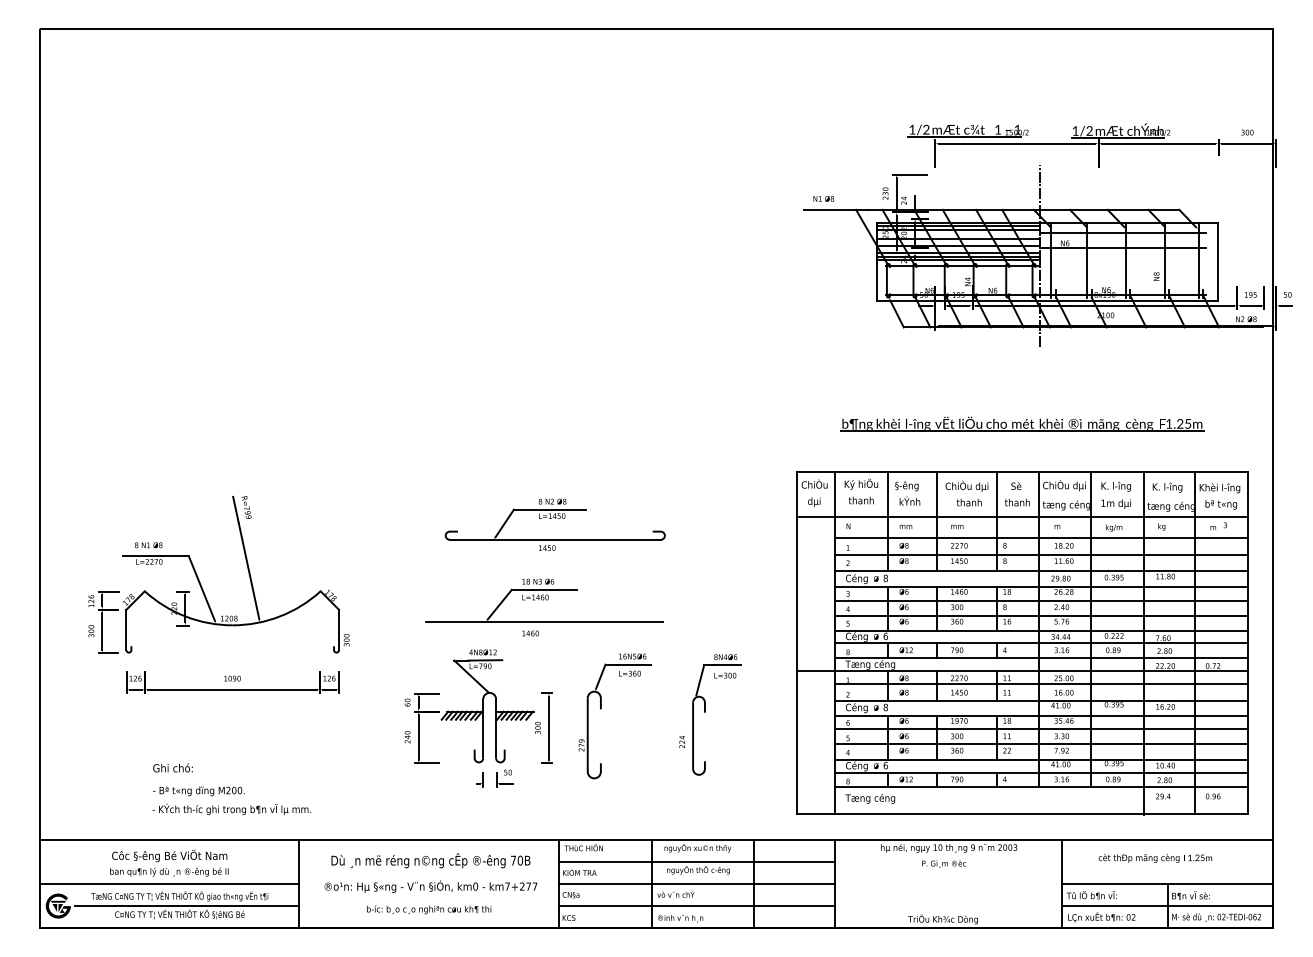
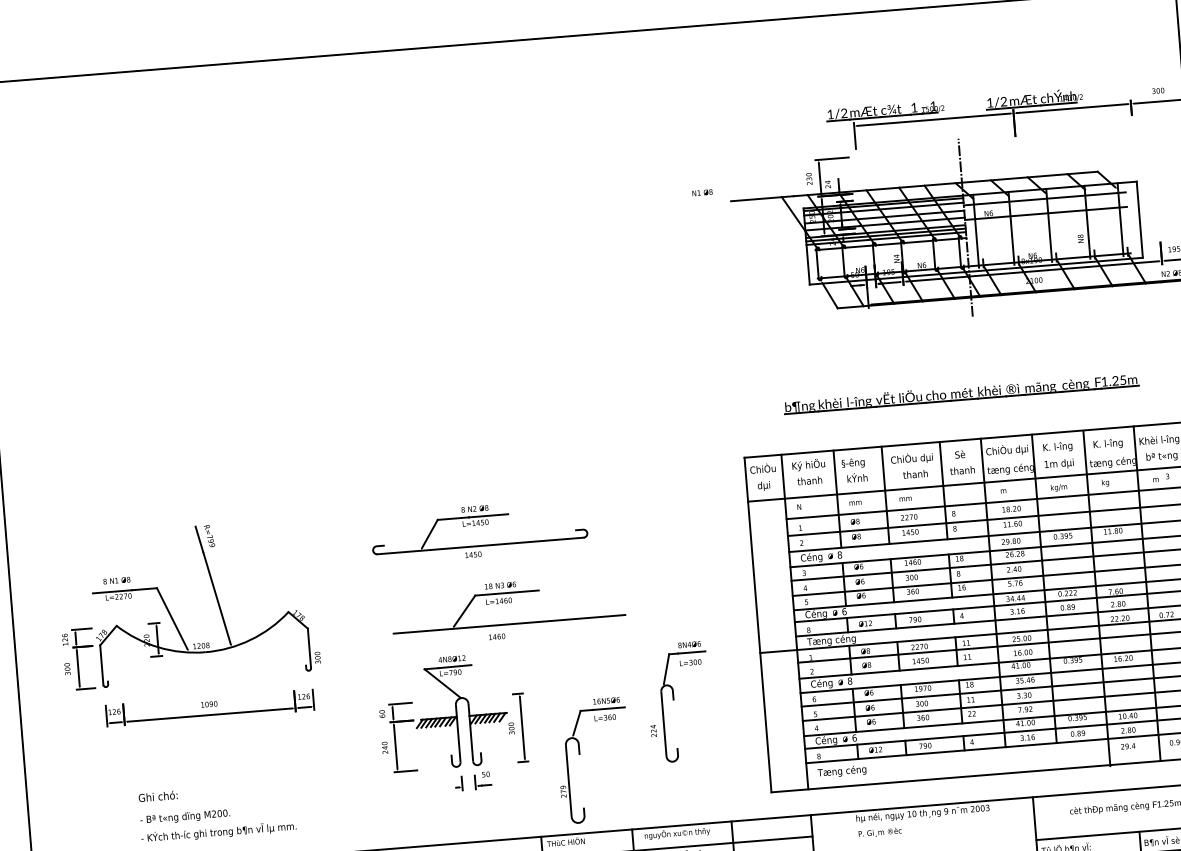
text: (823, 198) -> (702, 192), moved
part: (555, 518) -> (479, 525), moved
part: (601, 709) -> (580, 755), moved
text: (943, 863) -> (879, 832), moved

